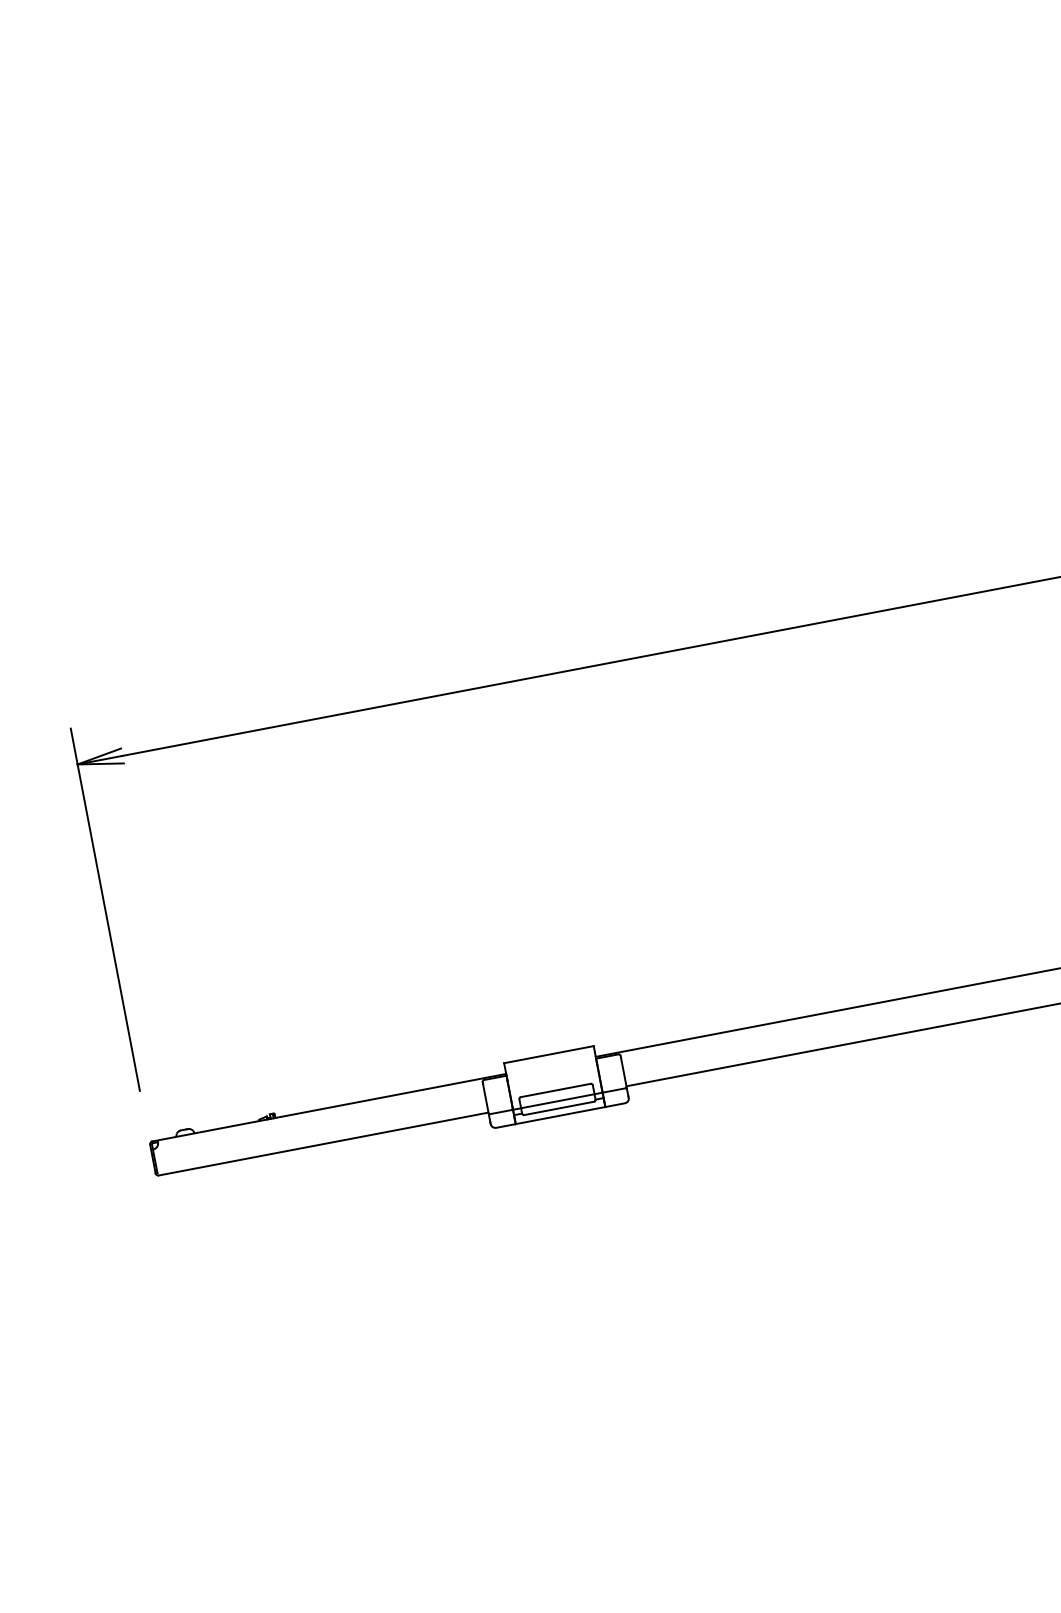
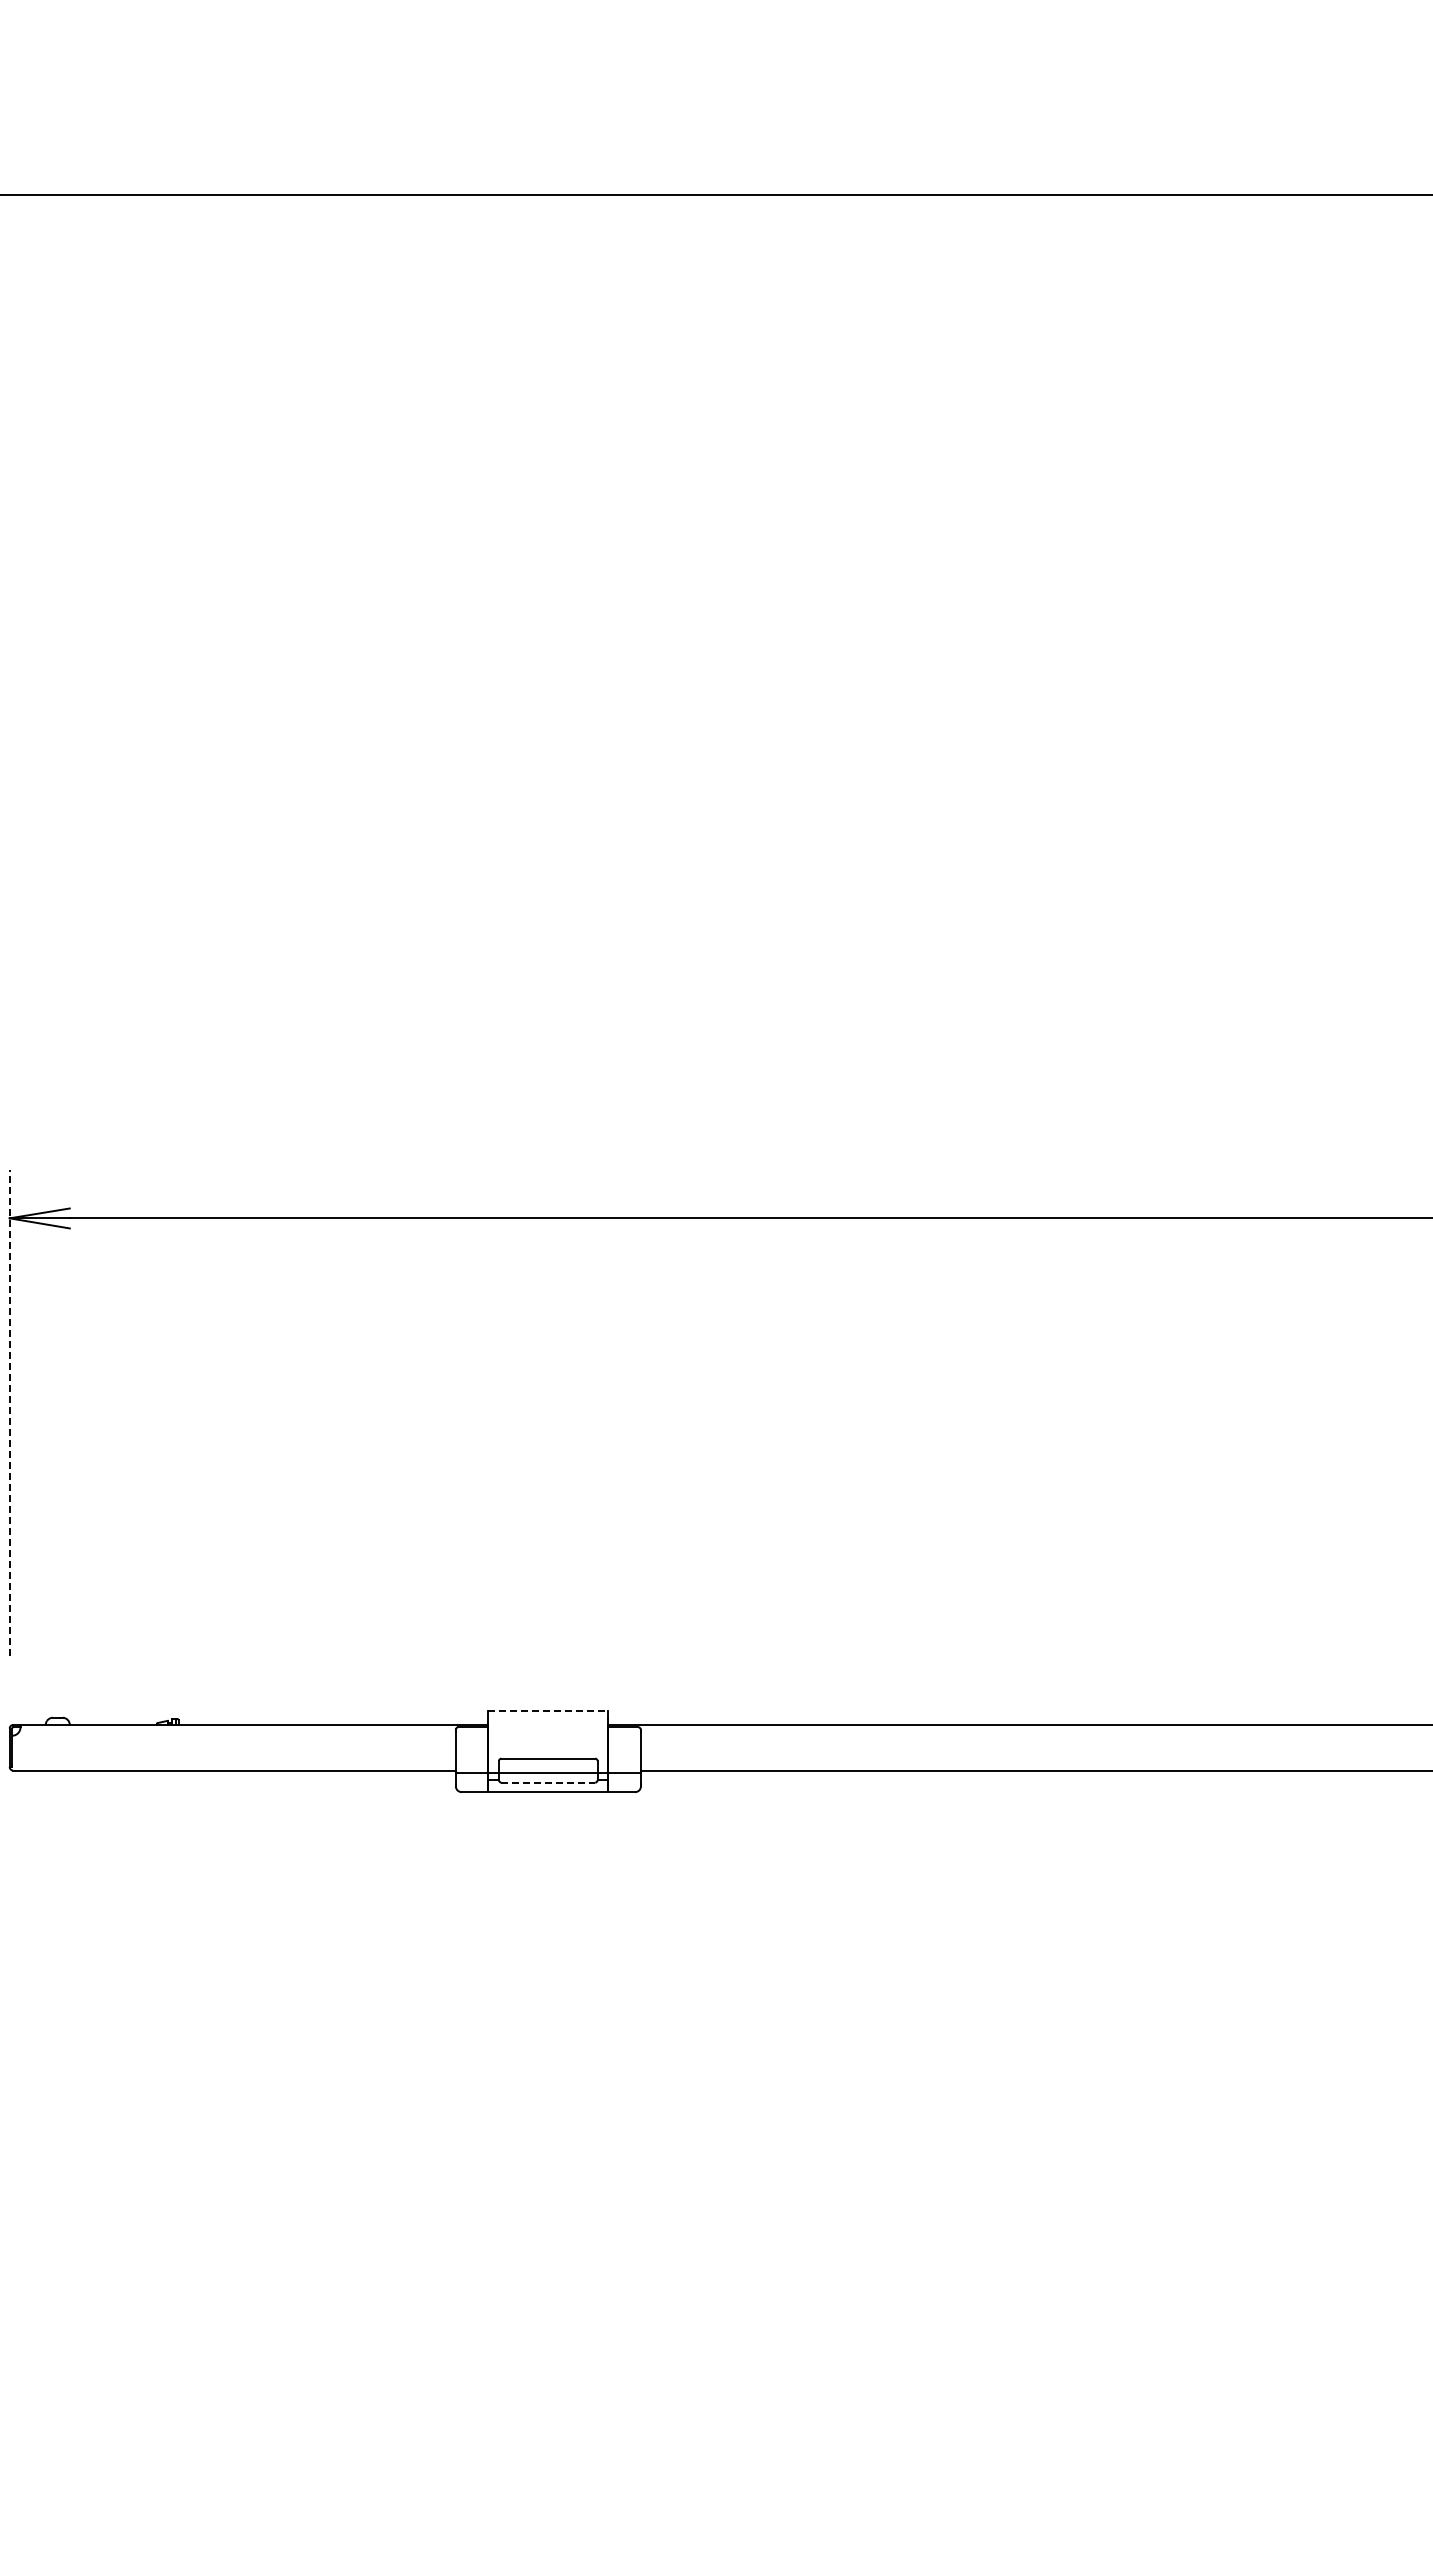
line: (105, 909) -> (9, 1412), solid -> dashed
line: (549, 1054) -> (548, 1710), solid -> dashed
line: (559, 1108) -> (548, 1782), solid -> dashed

